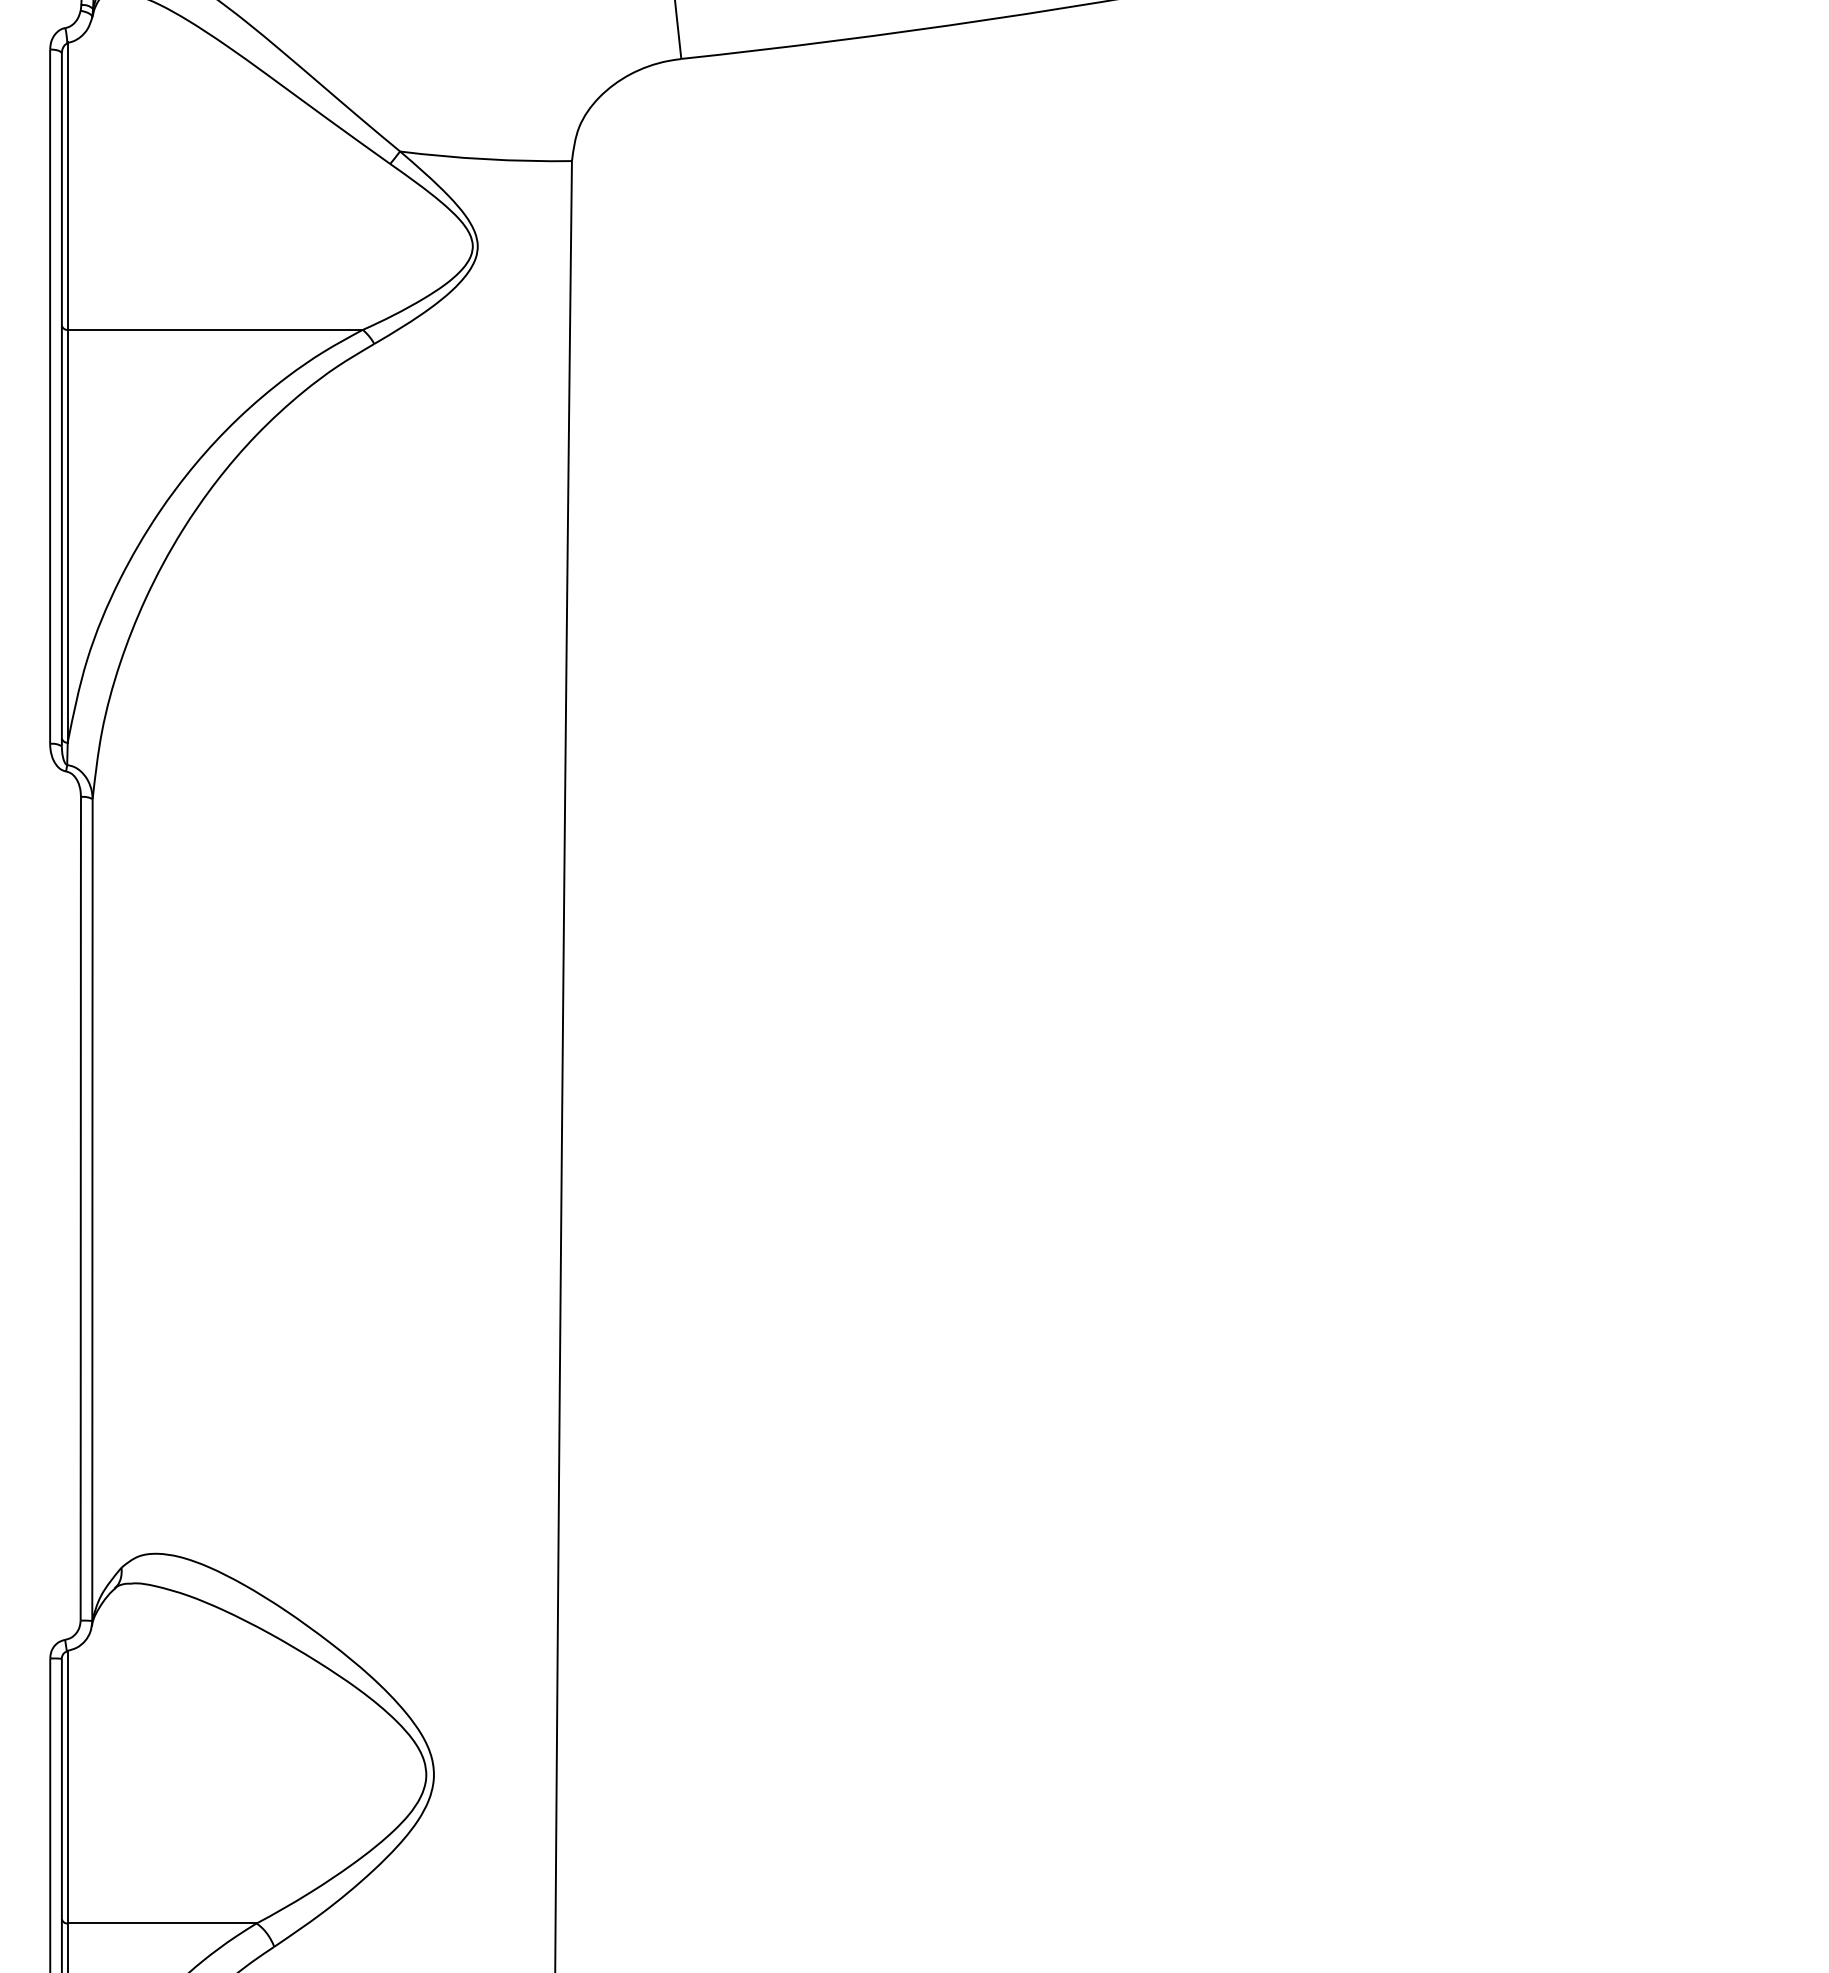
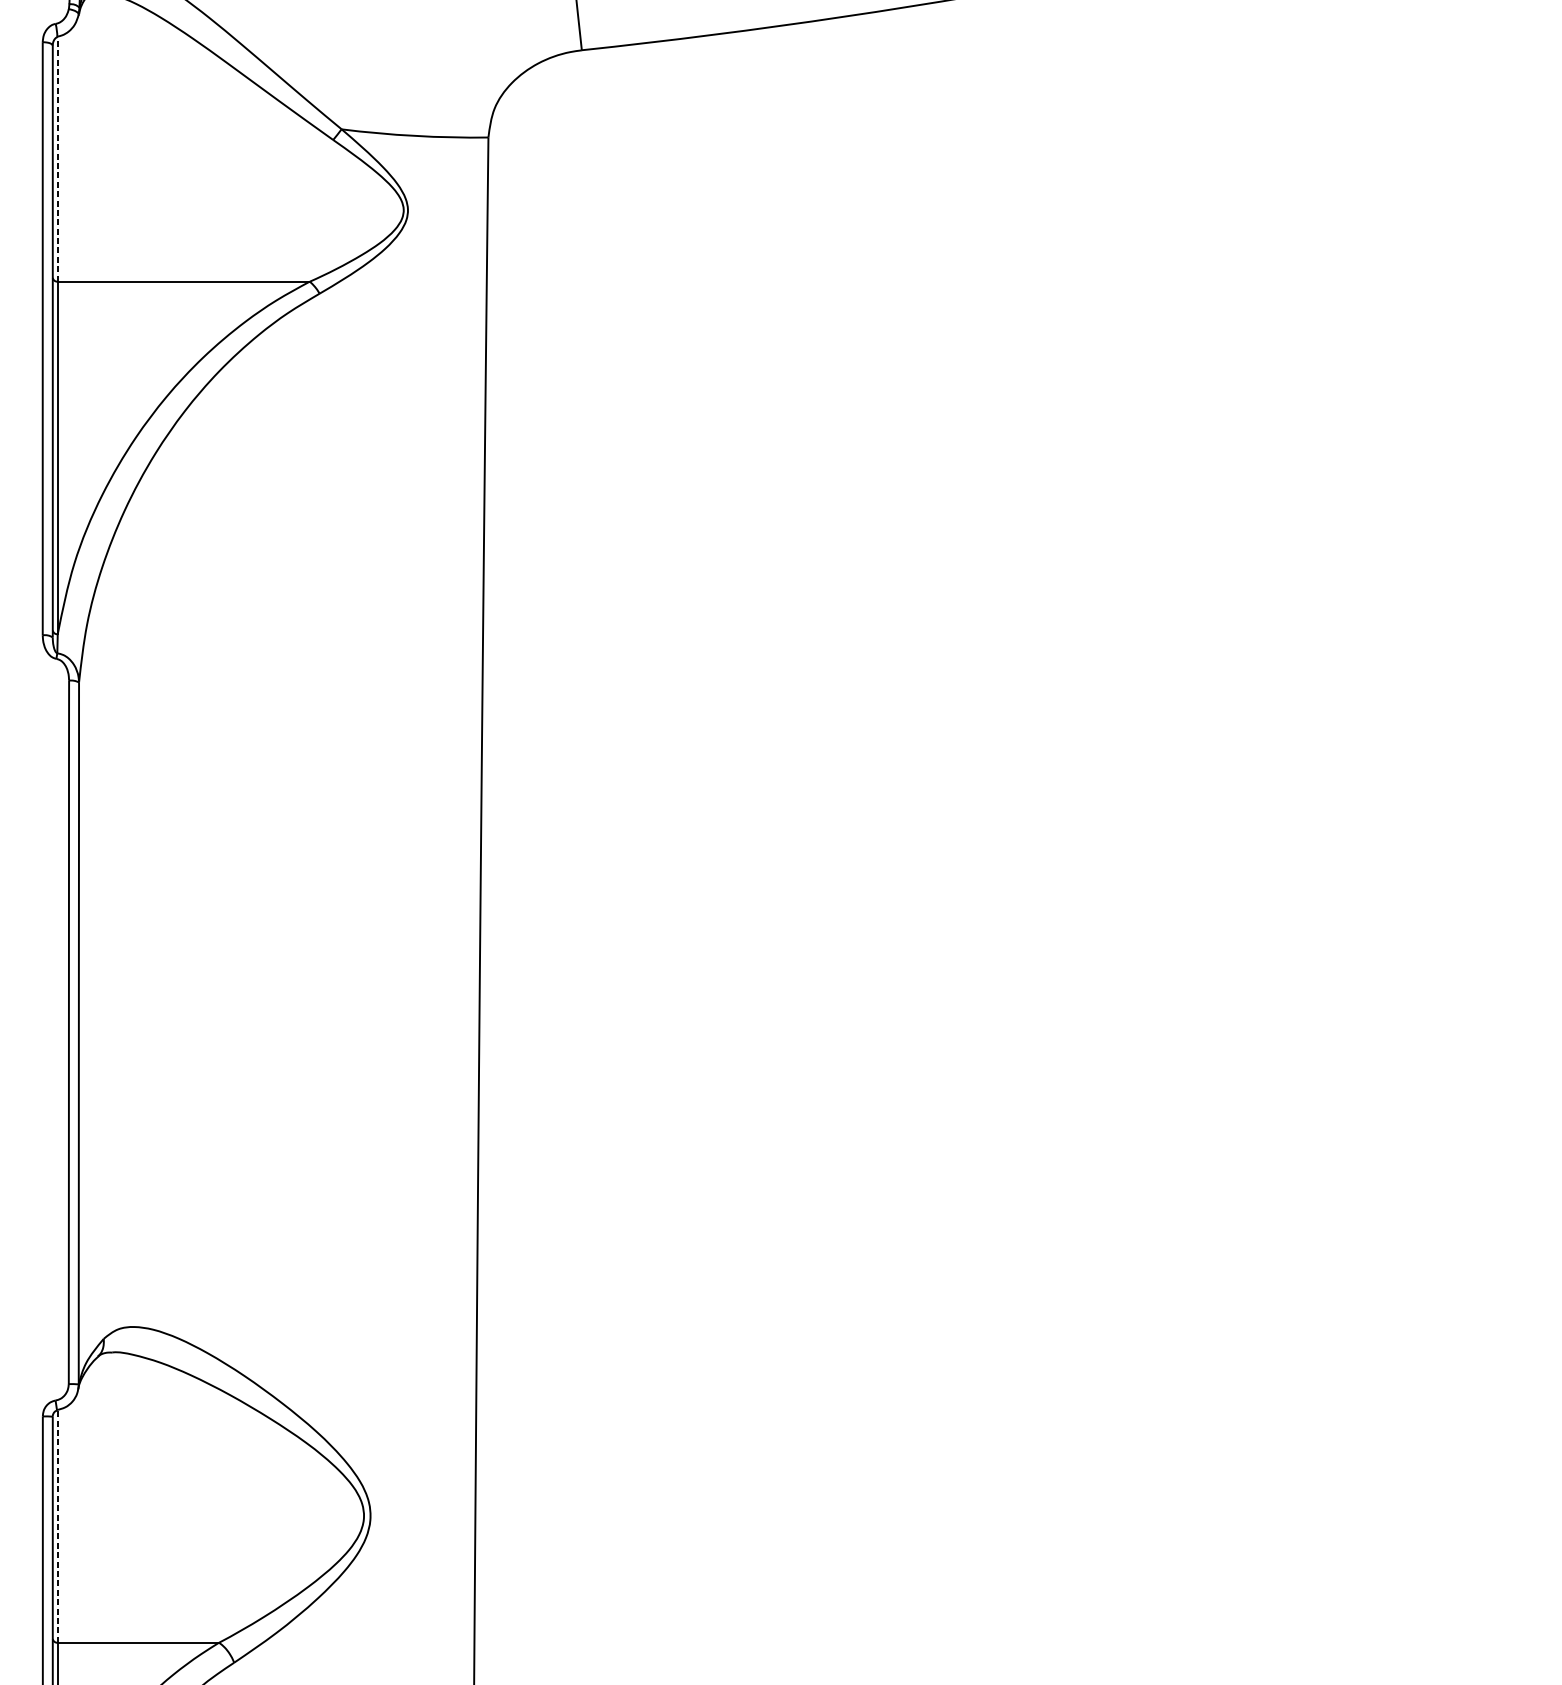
line: (67, 185) -> (57, 158), solid -> dashed
line: (67, 1786) -> (57, 1525), solid -> dashed

